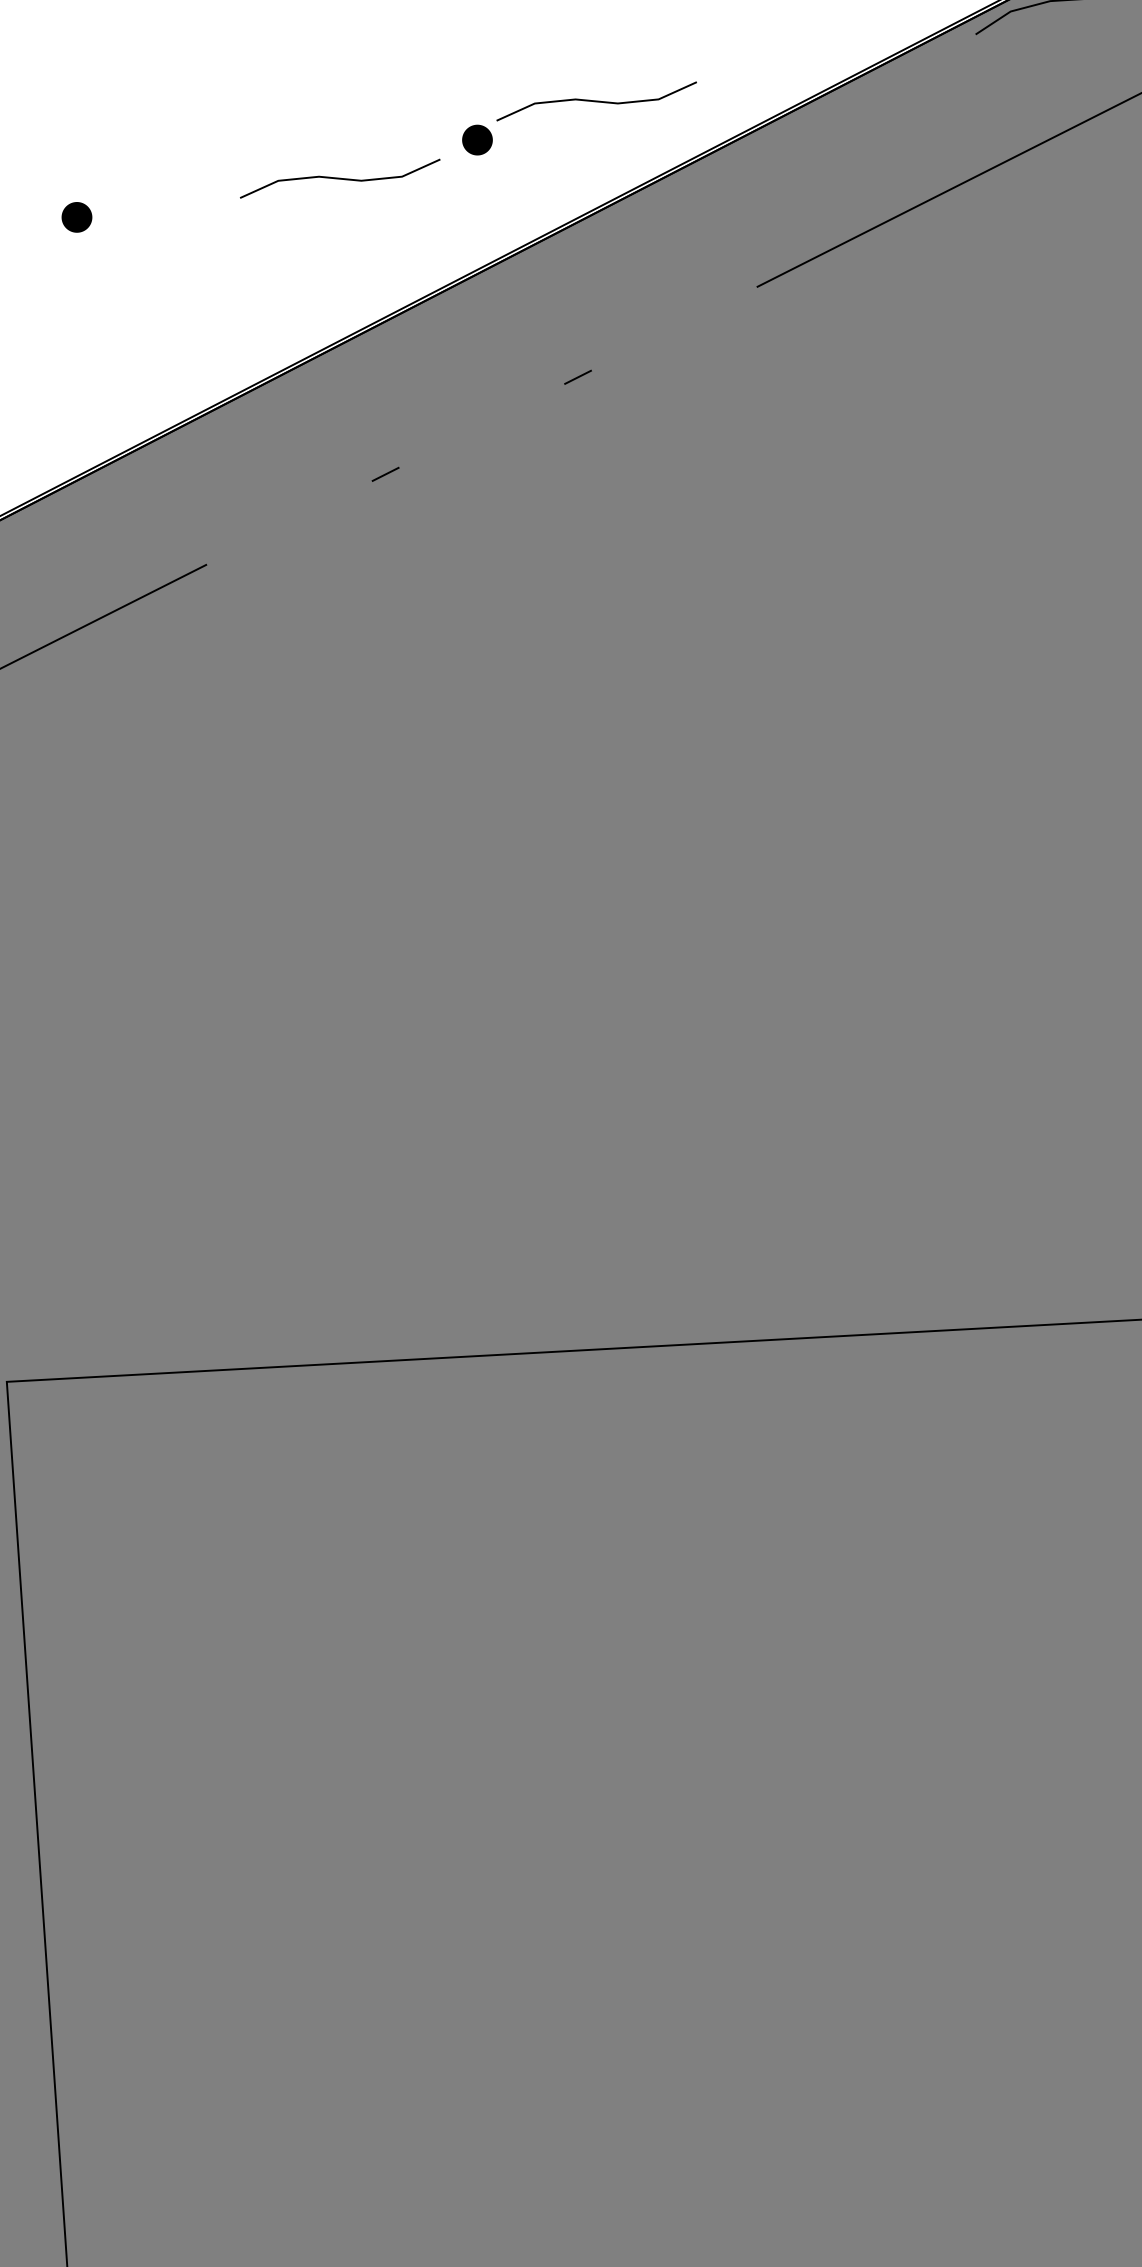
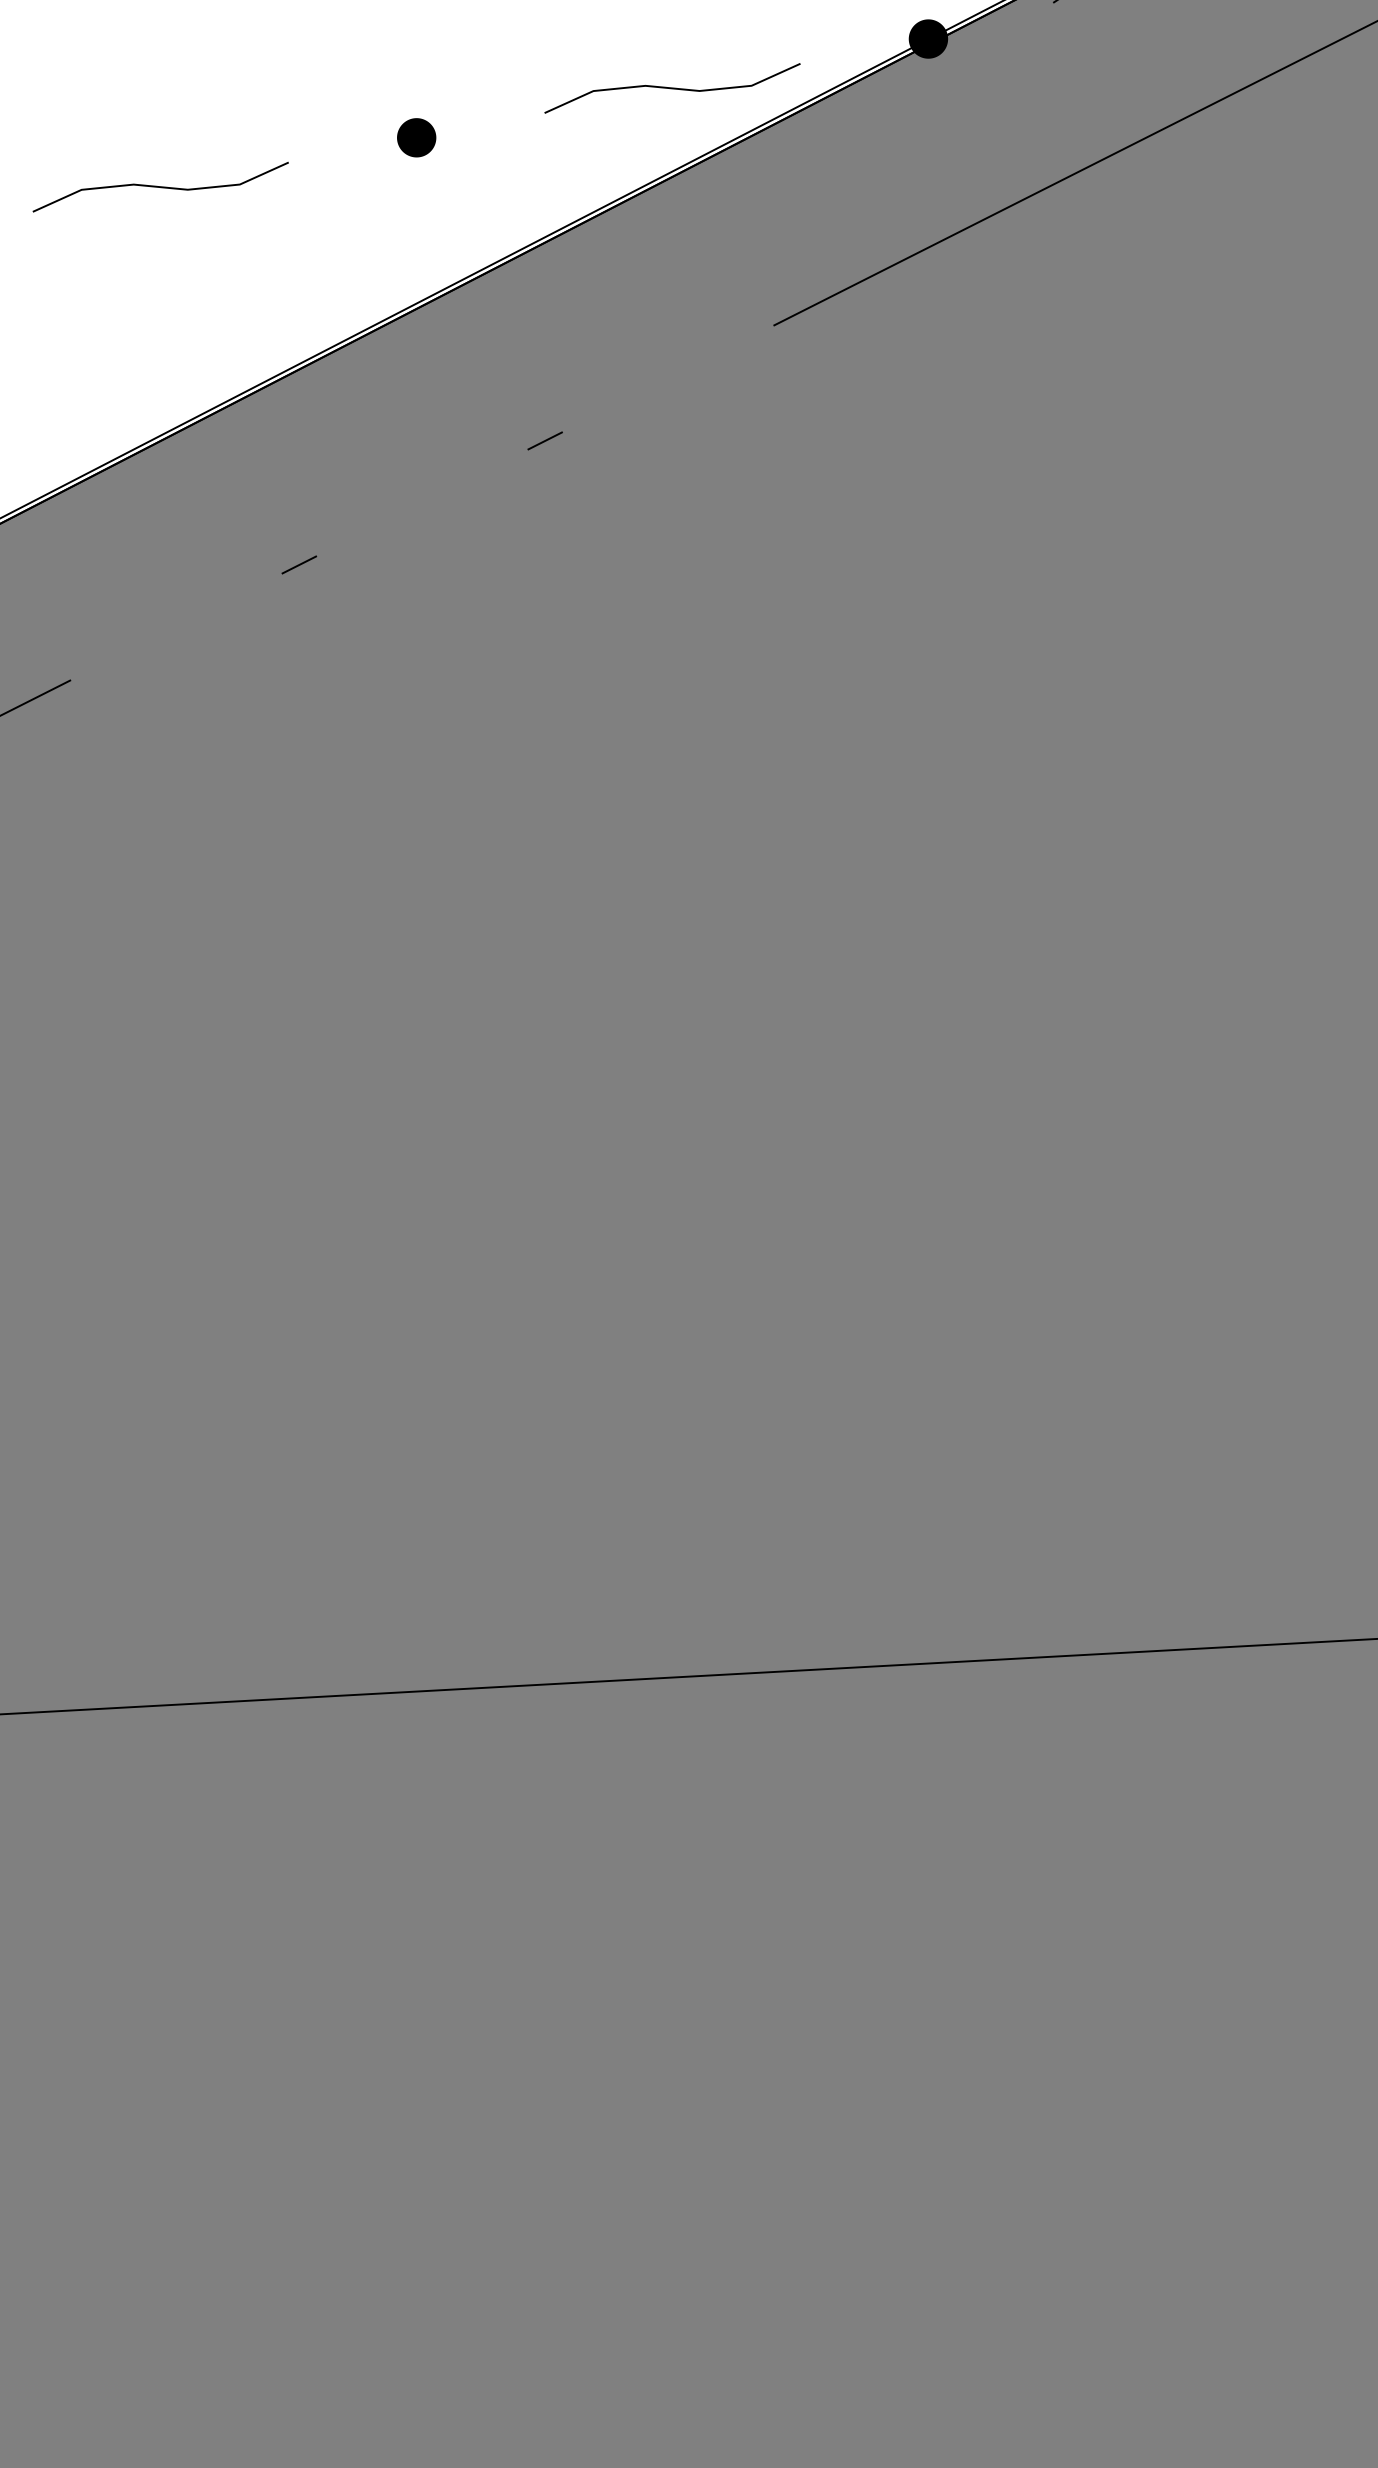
fill: (877, 62) -> (927, 38), added
curve: (596, 101) -> (672, 88), moved
curve: (340, 178) -> (161, 186), moved

